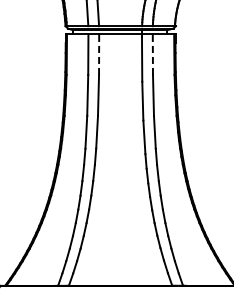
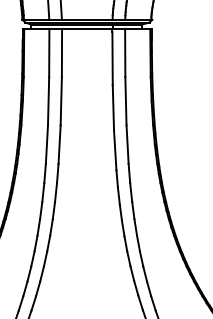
line: (99, 54) -> (62, 53), dashed -> solid
line: (152, 54) -> (124, 53), dashed -> solid

